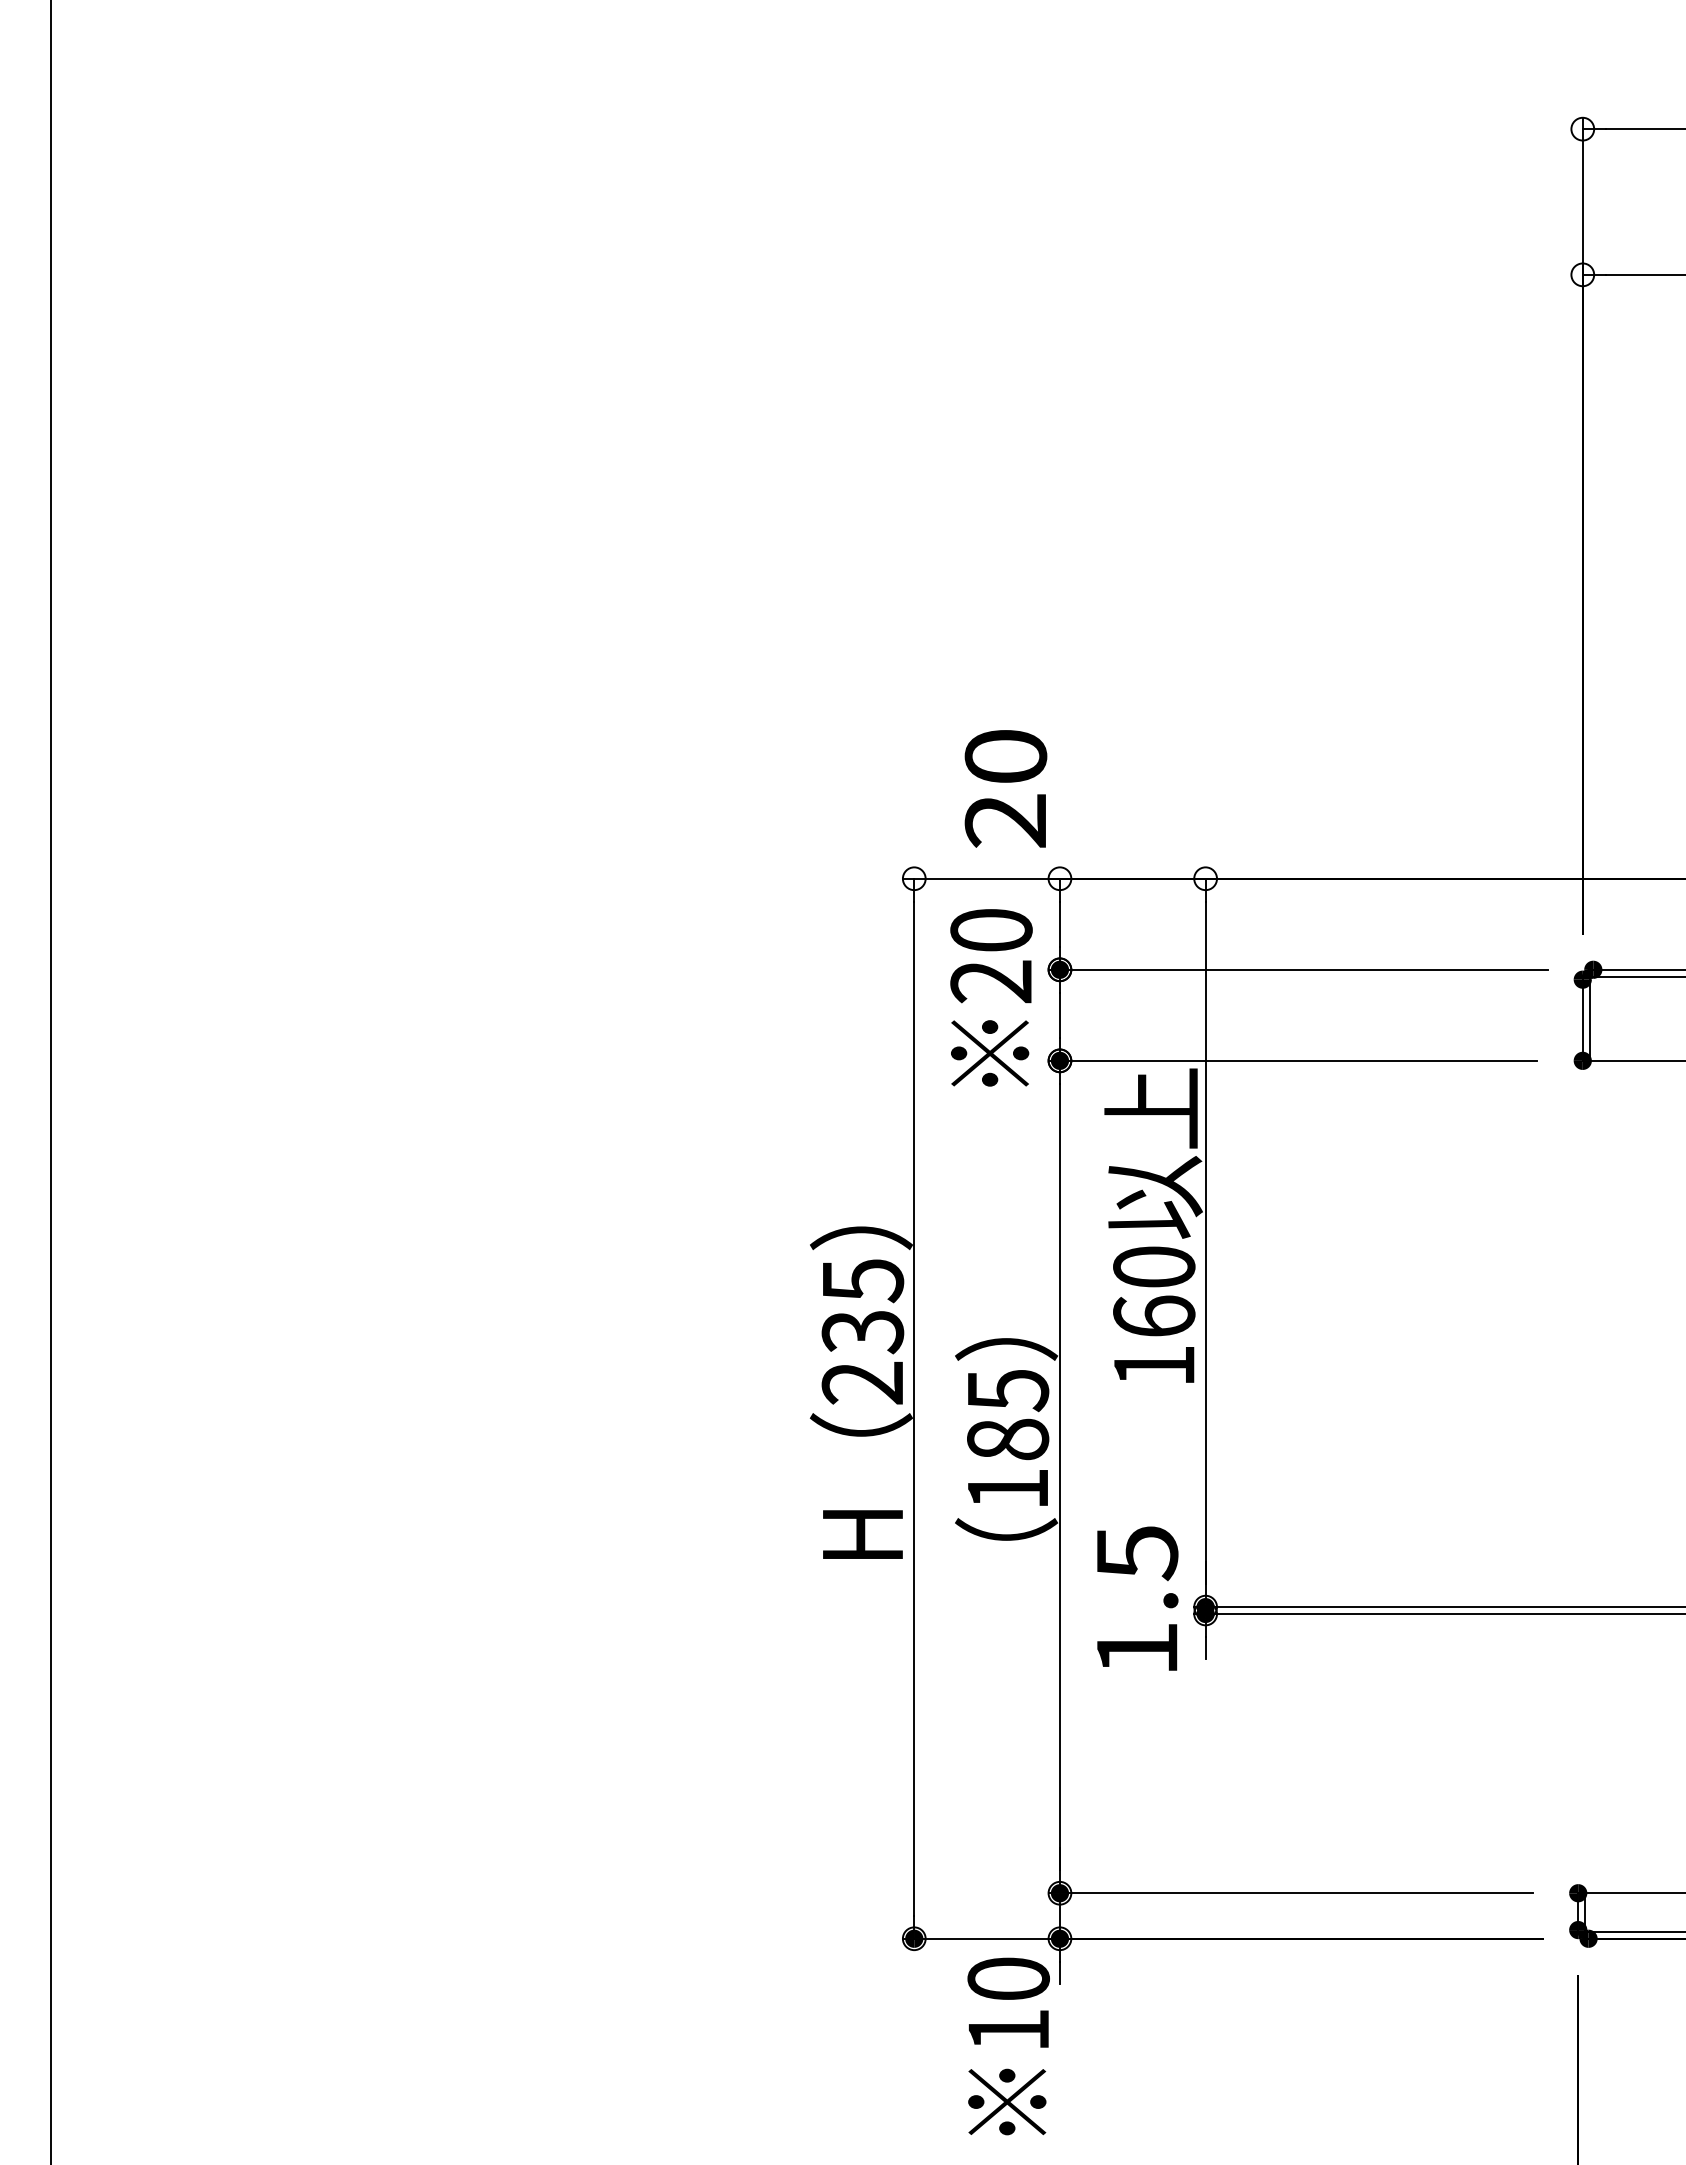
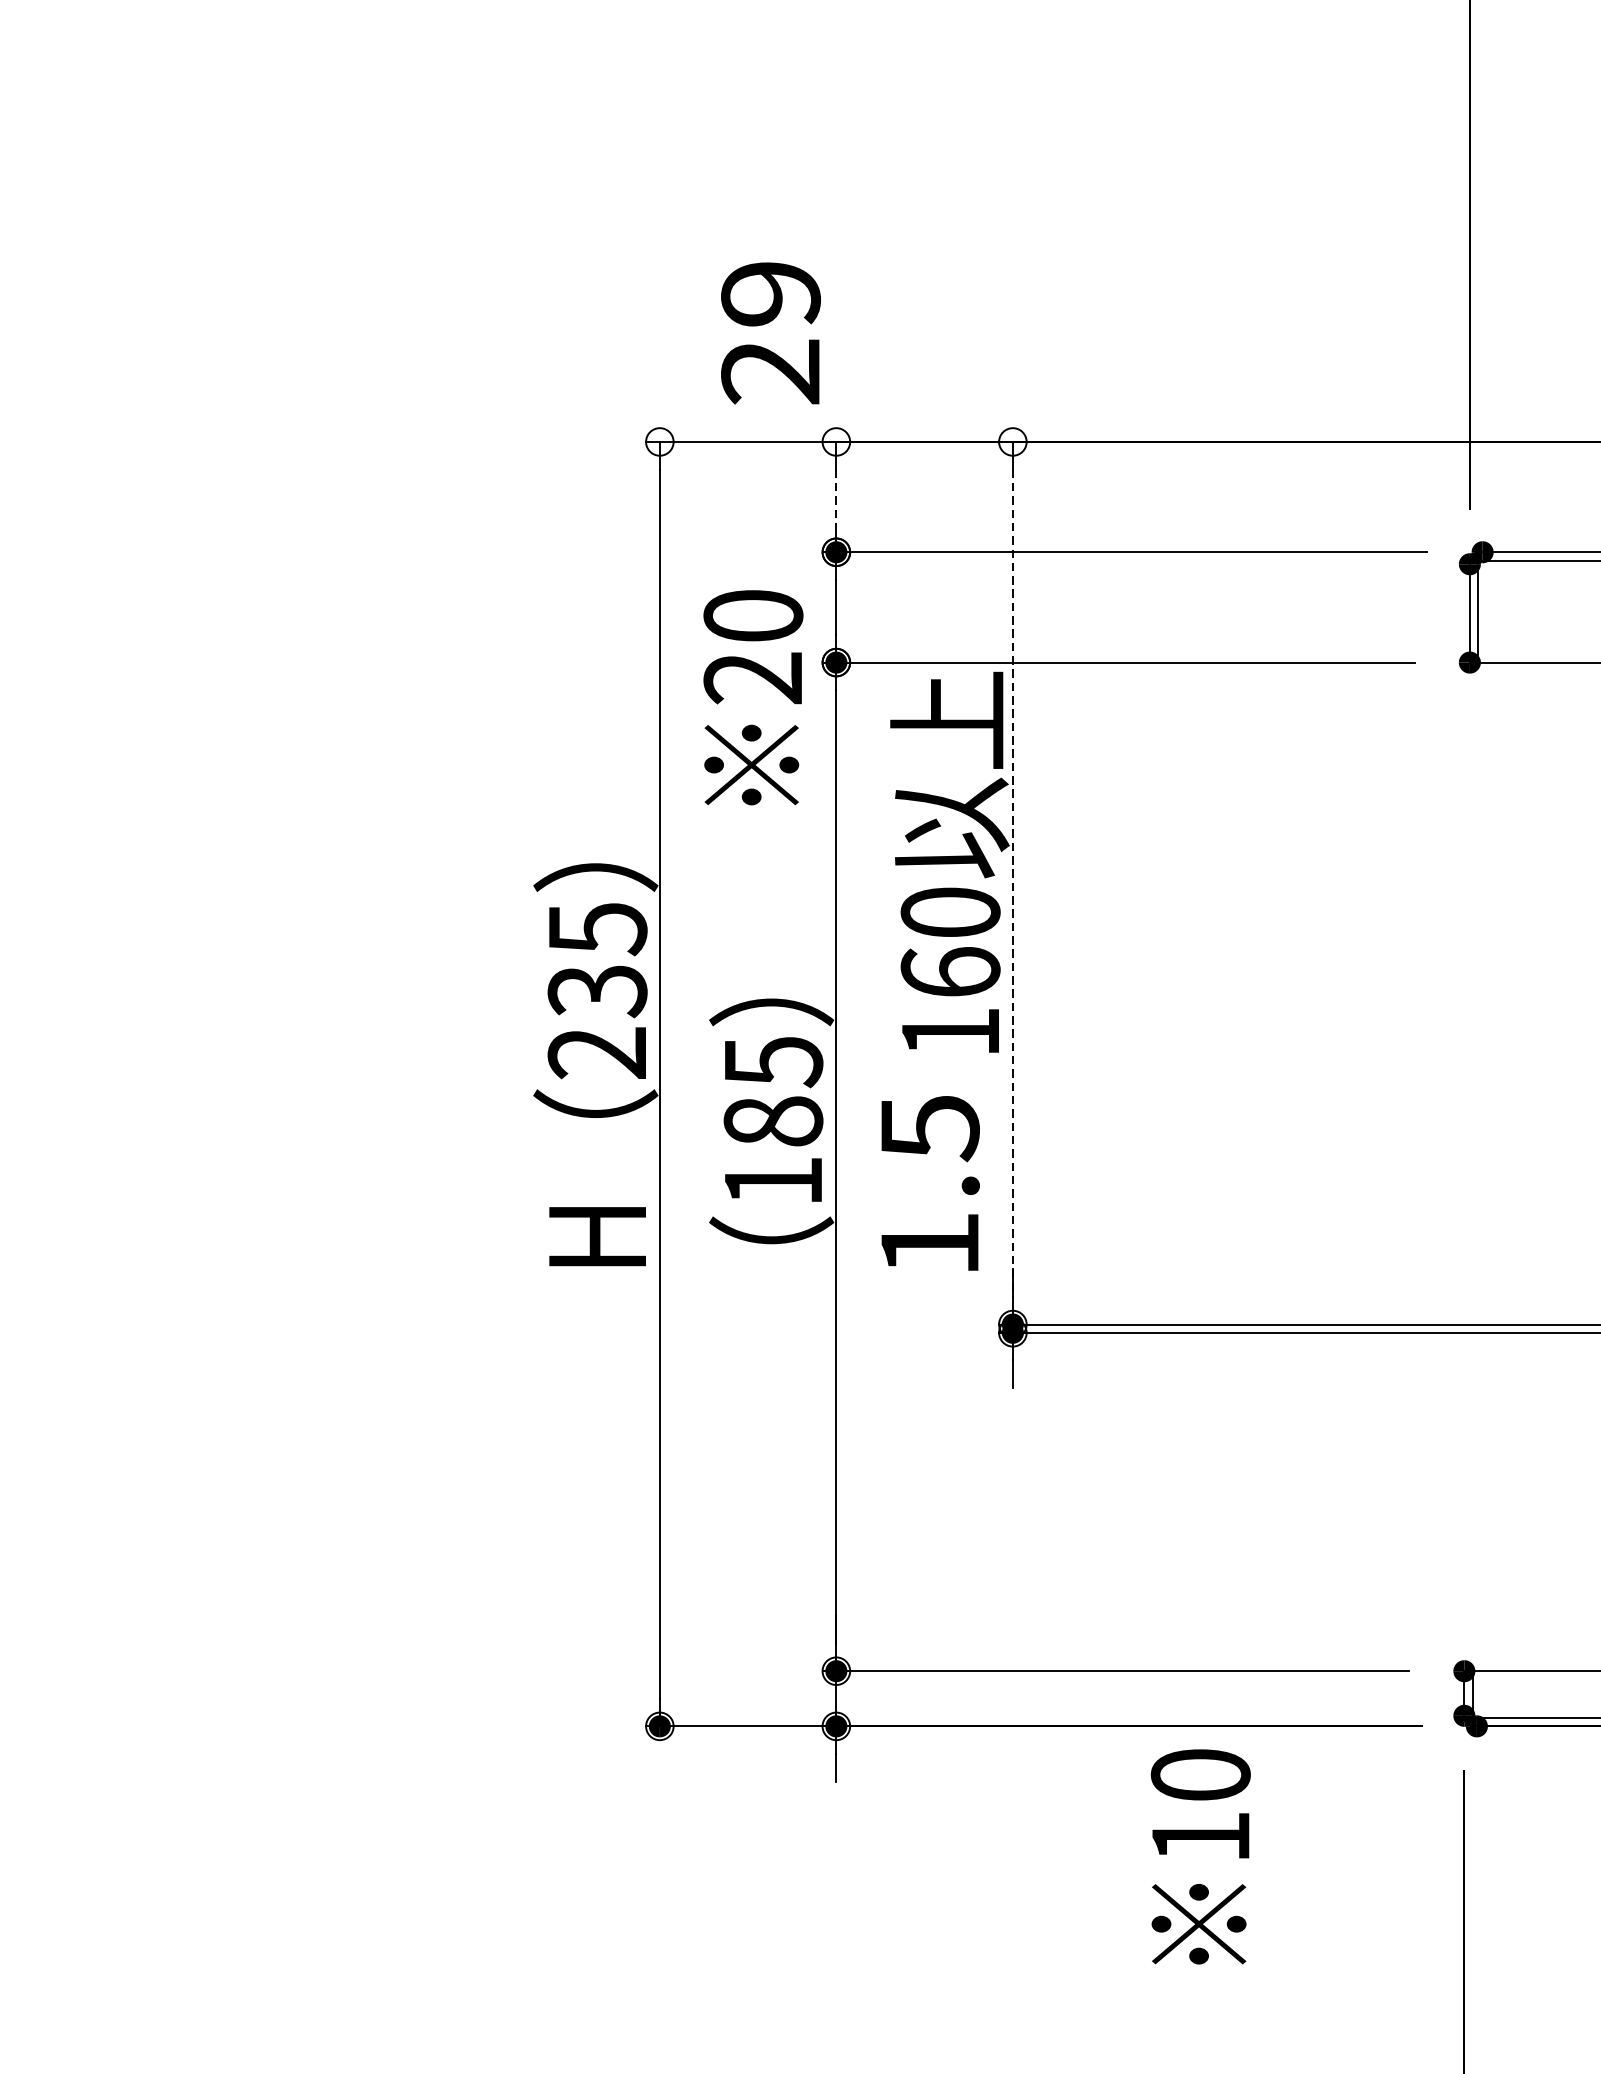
text: (1005, 756) -> (770, 293), 20 -> 29
line: (1059, 924) -> (835, 497), solid -> dashed
text: (991, 997) -> (753, 697), moved
line: (1205, 1243) -> (1012, 883), solid -> dashed
text: (1137, 1598) -> (930, 1183), moved
text: (1008, 2046) -> (1200, 1856), moved

